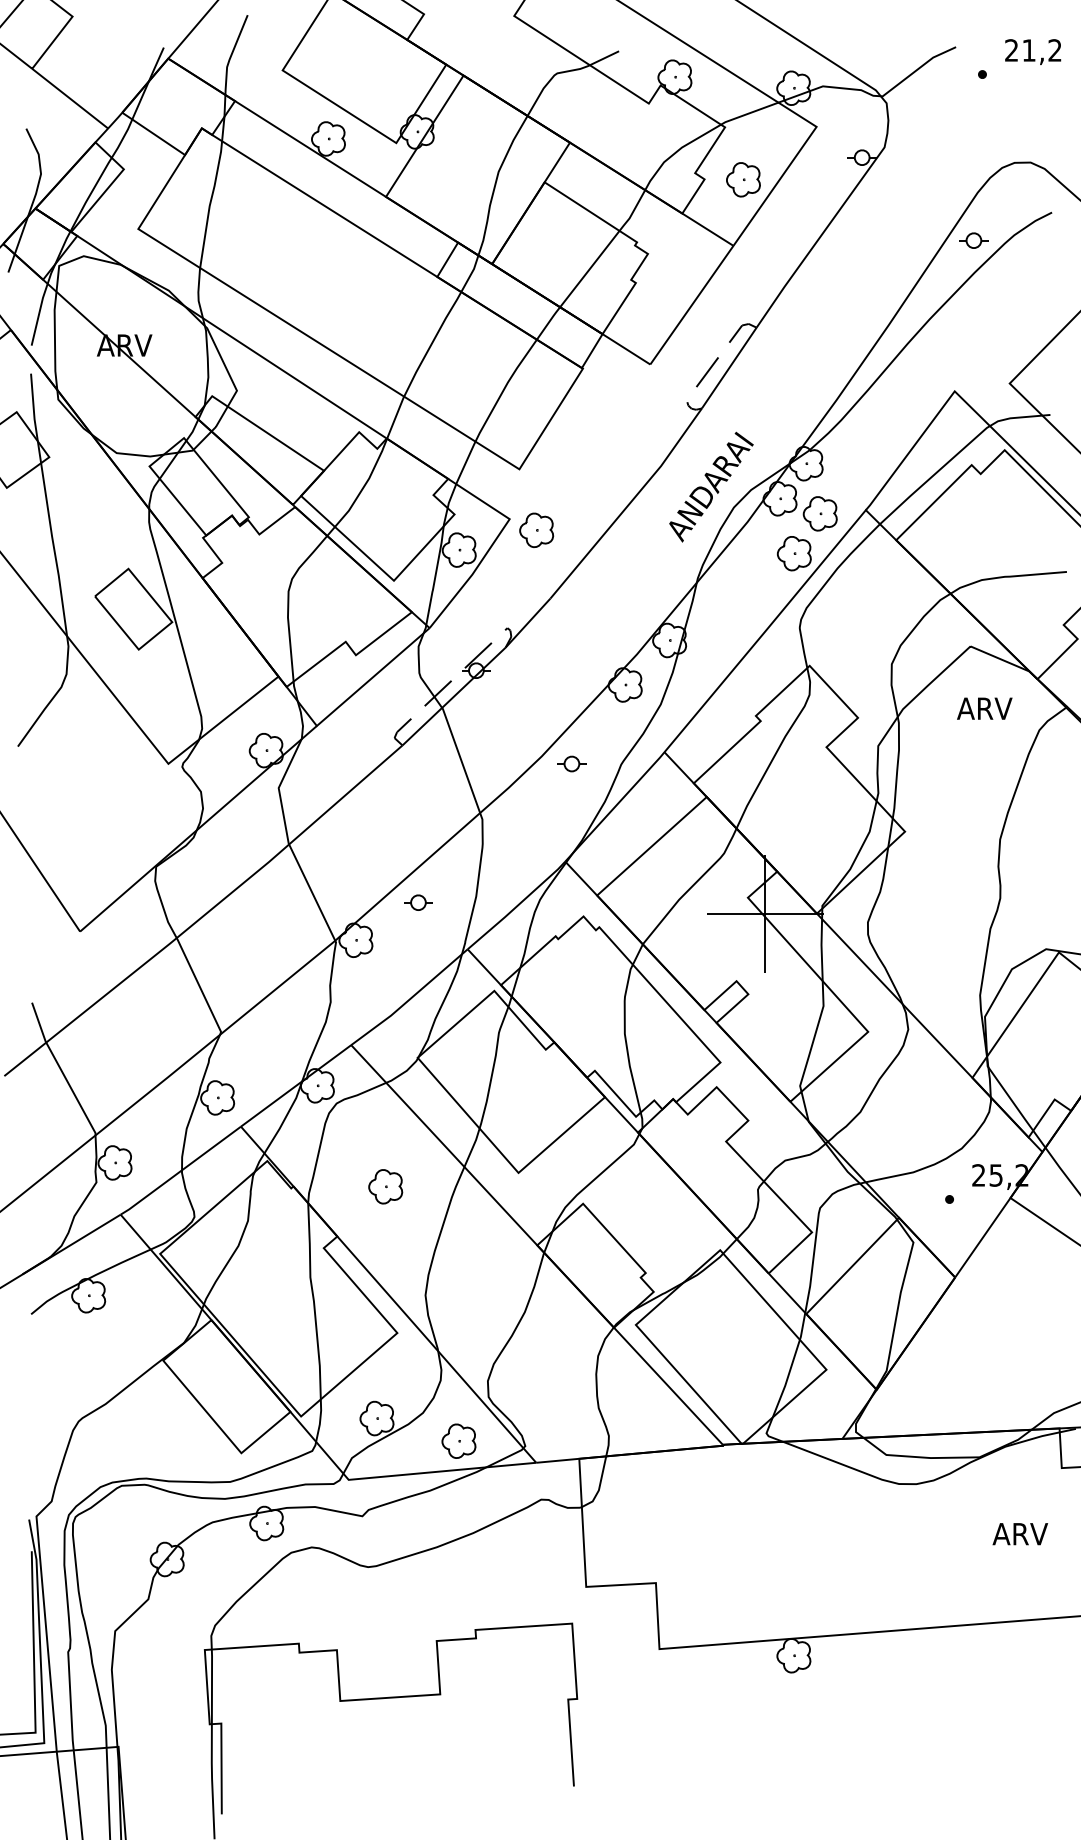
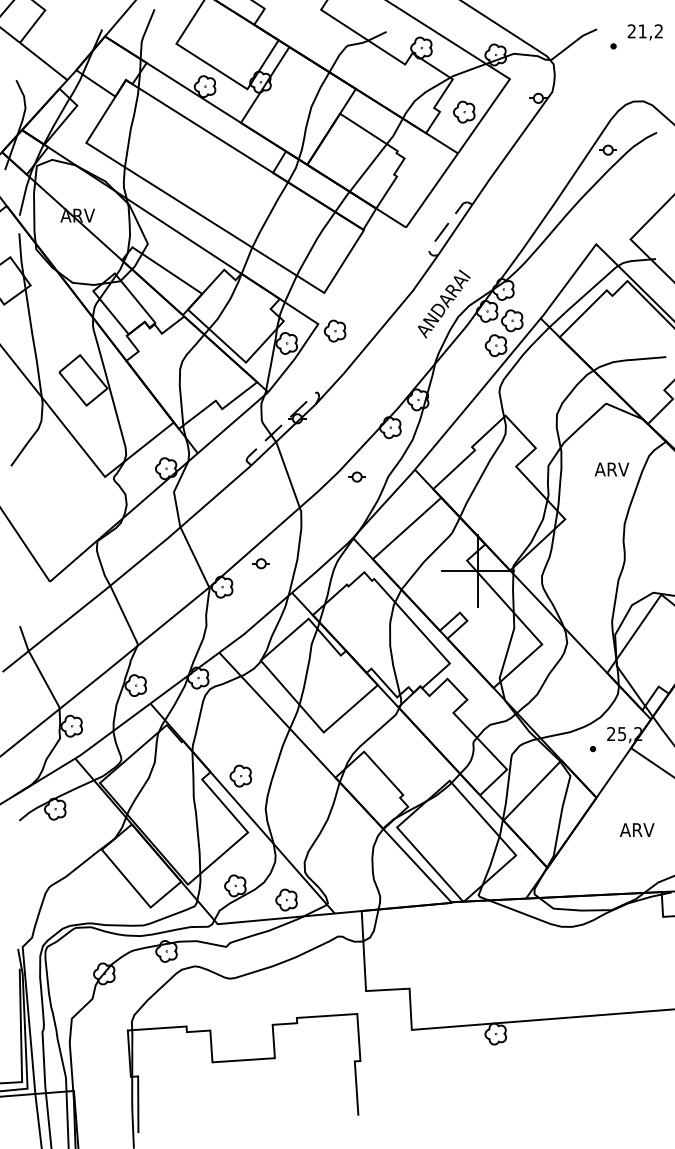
text: (983, 708) -> (611, 469), moved
part: (385, 1185) -> (240, 775), moved
text: (1020, 1533) -> (637, 829), moved

